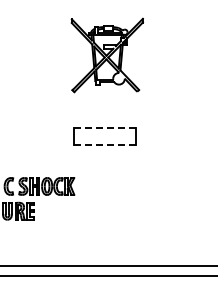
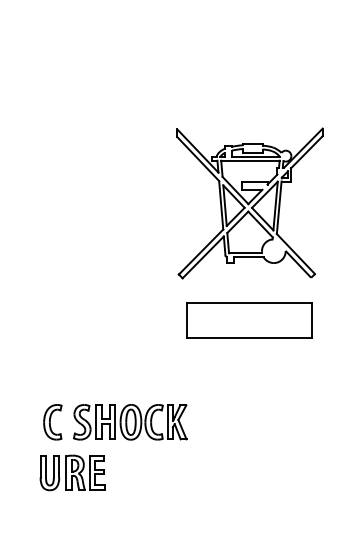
part: (106, 55) -> (248, 203), moved
line: (105, 128) -> (250, 303), dashed -> solid
line: (105, 145) -> (250, 338), dashed -> solid

